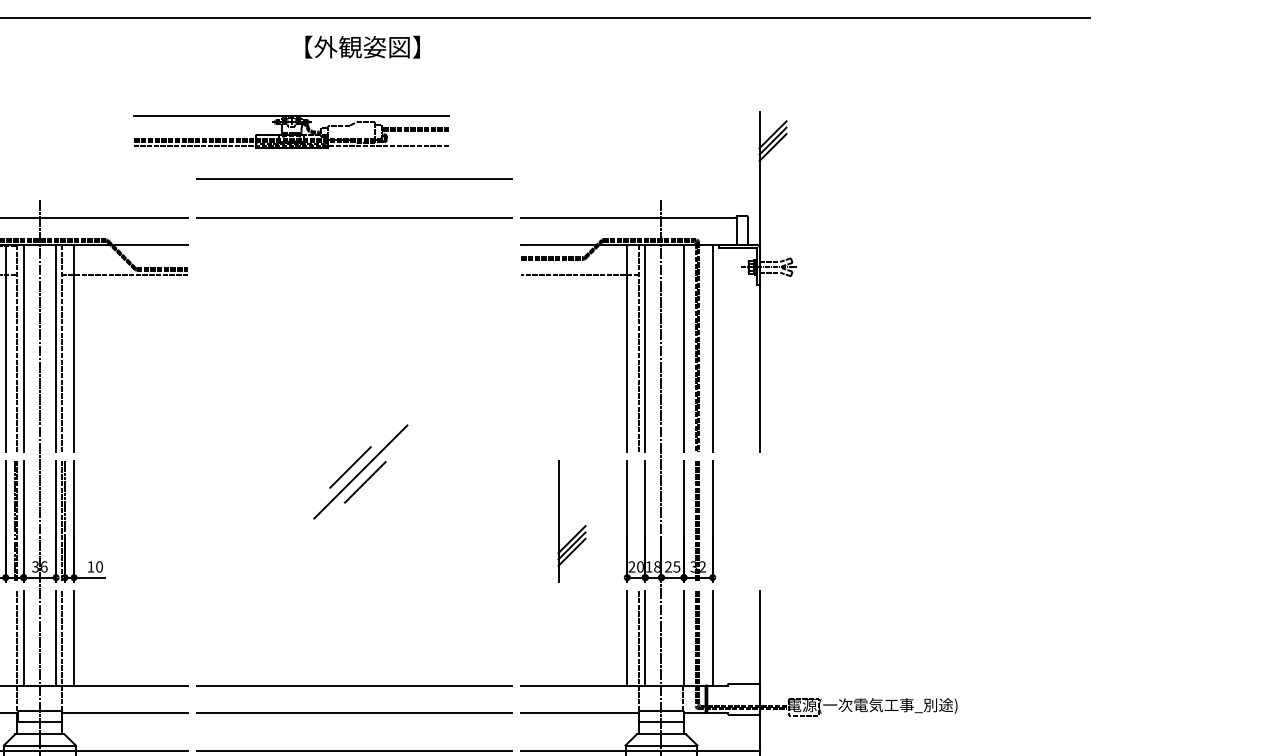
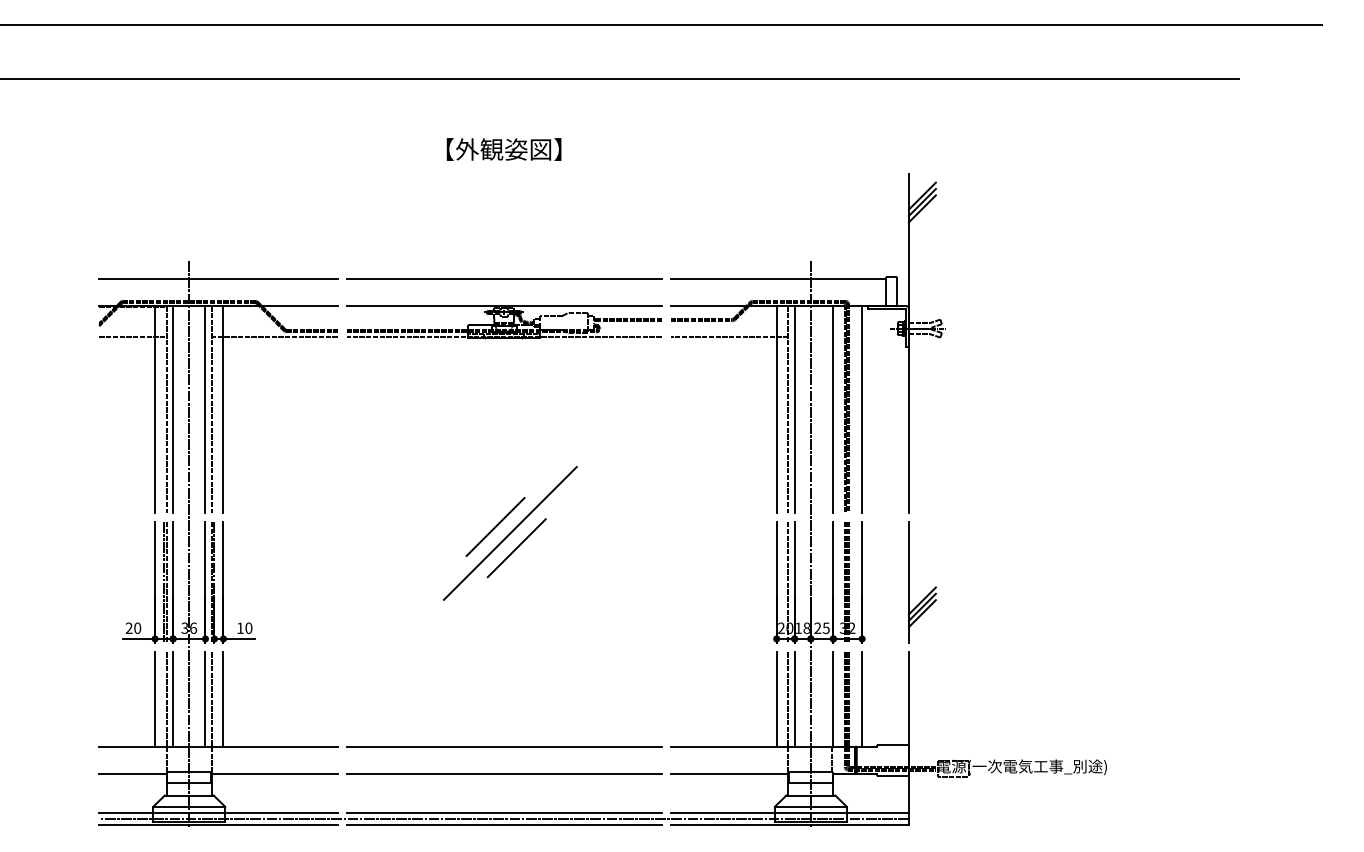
text: (362, 47) -> (503, 149), moved
part: (292, 132) -> (504, 322), moved
line: (355, 178) -> (504, 239), removed
part: (360, 471) -> (509, 532), size x1.43
part: (559, 521) -> (909, 582), moved
line: (639, 521) -> (788, 582), added
line: (6, 638) -> (155, 699), added

